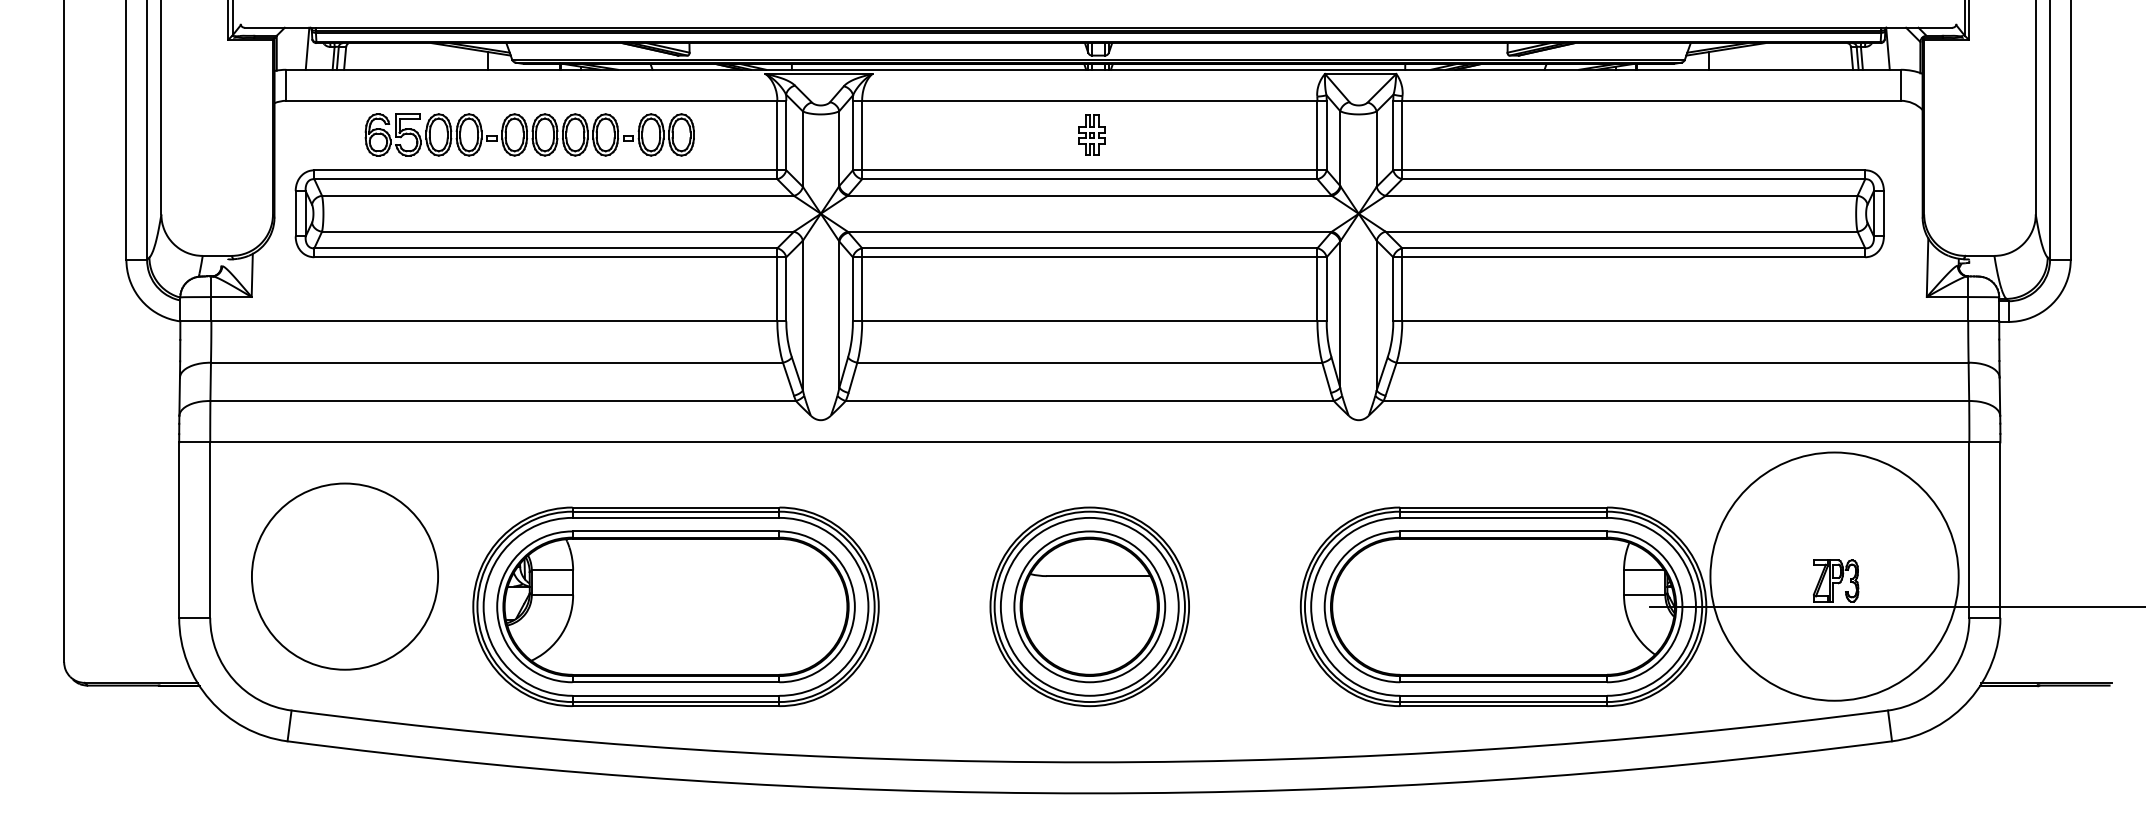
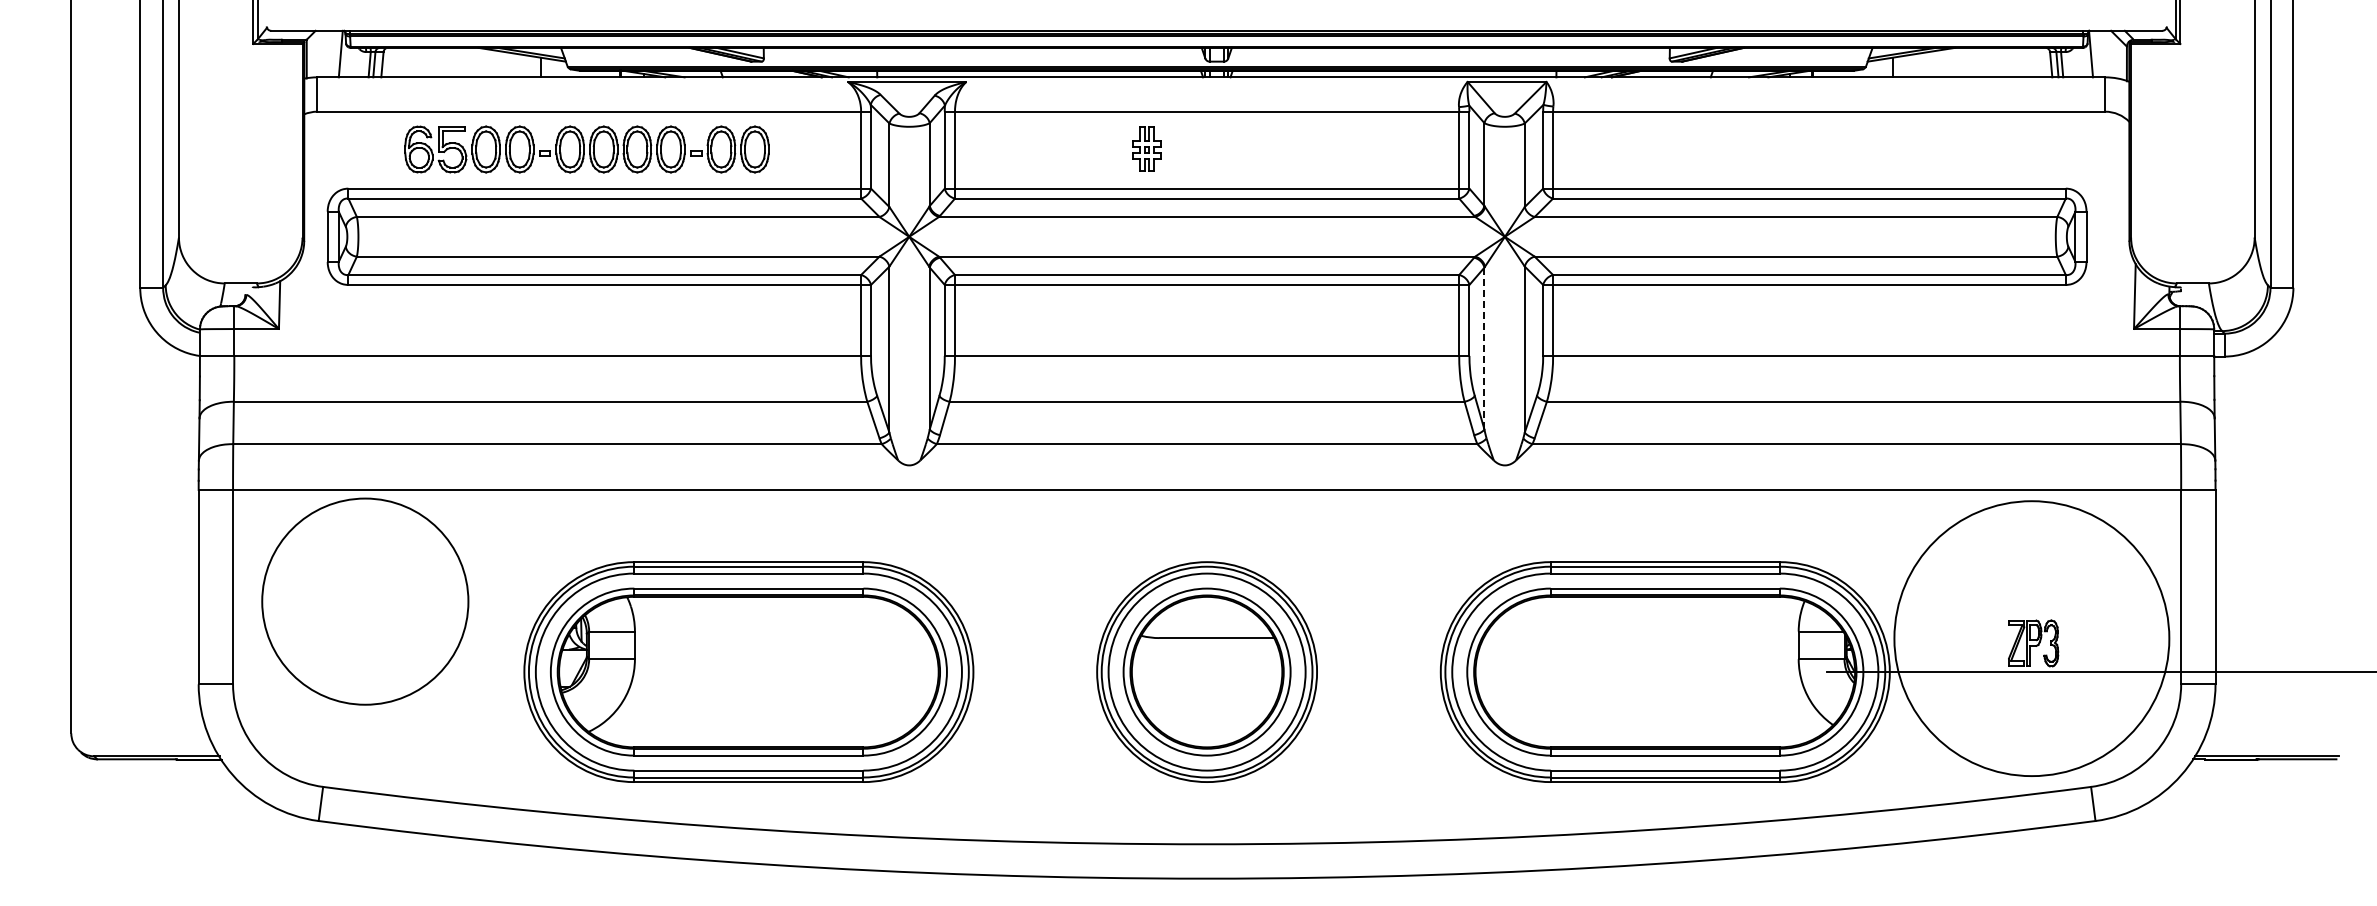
part: (1091, 134) -> (1146, 148), moved
line: (1340, 314) -> (1484, 348), solid -> dashed
circle: (345, 576) -> (365, 601), moved

